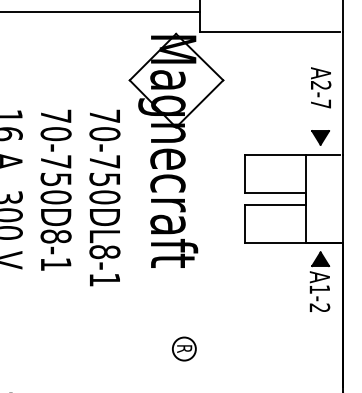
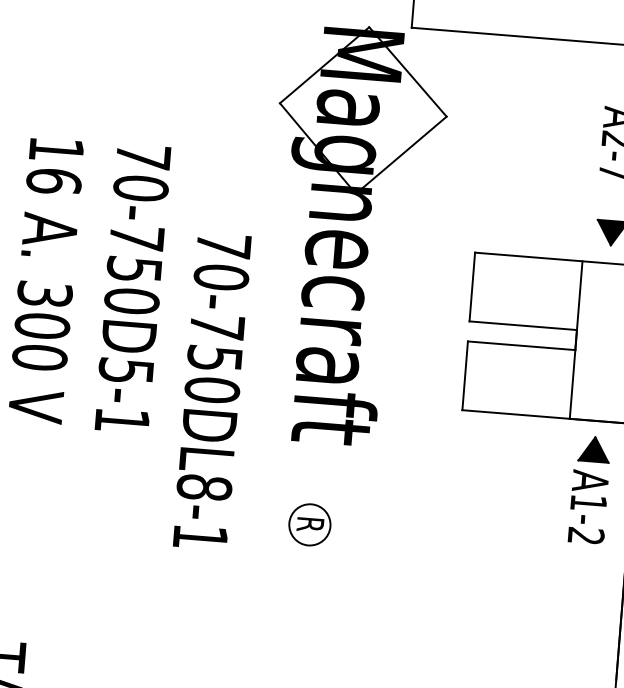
text: (104, 197) -> (211, 390), moved
text: (55, 236) -> (125, 370), 70-750D8-1 -> 70-750D5-1
part: (184, 348) -> (310, 523), moved

